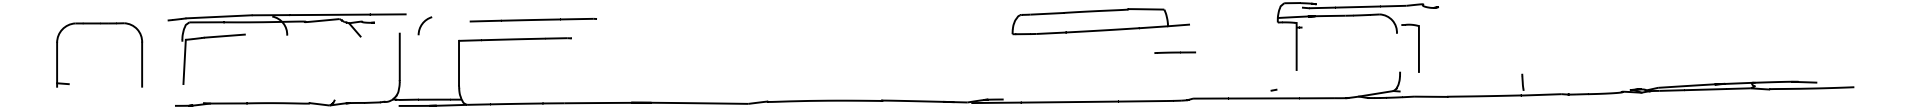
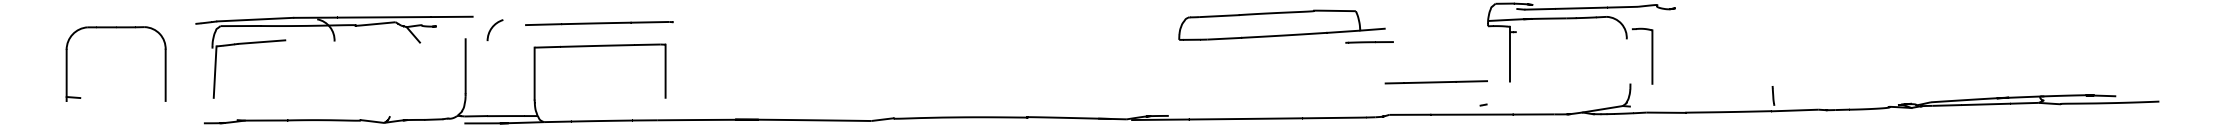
line: (533, 20) -> (599, 23), moved
line: (1175, 52) -> (1369, 42), moved
line: (571, 60) -> (665, 70), added
line: (1232, 70) -> (1435, 82), added

